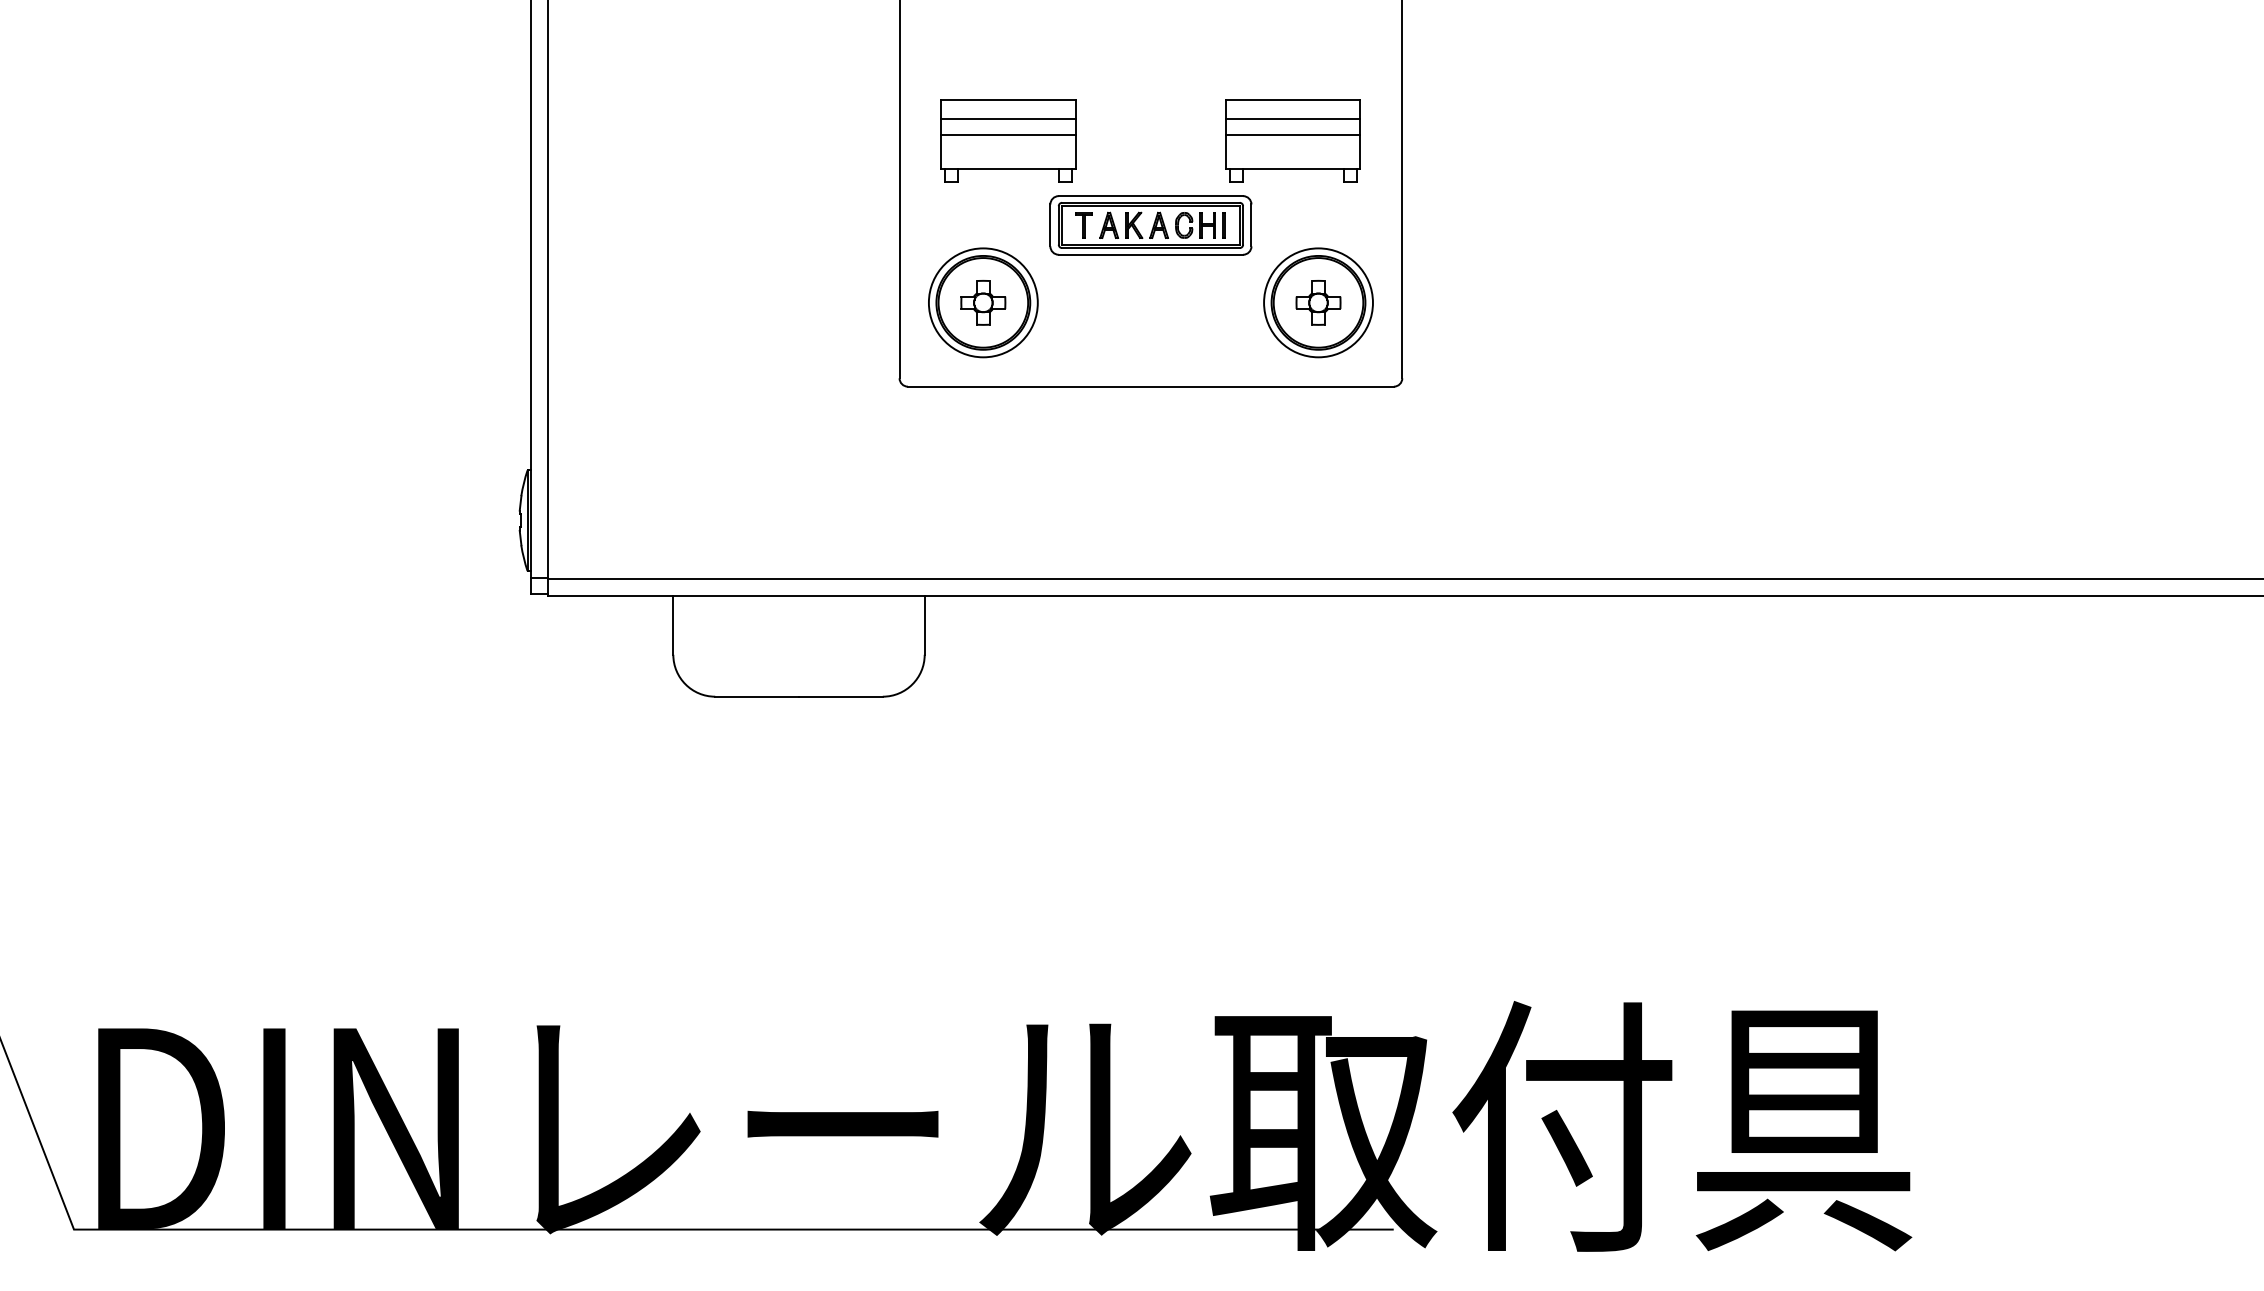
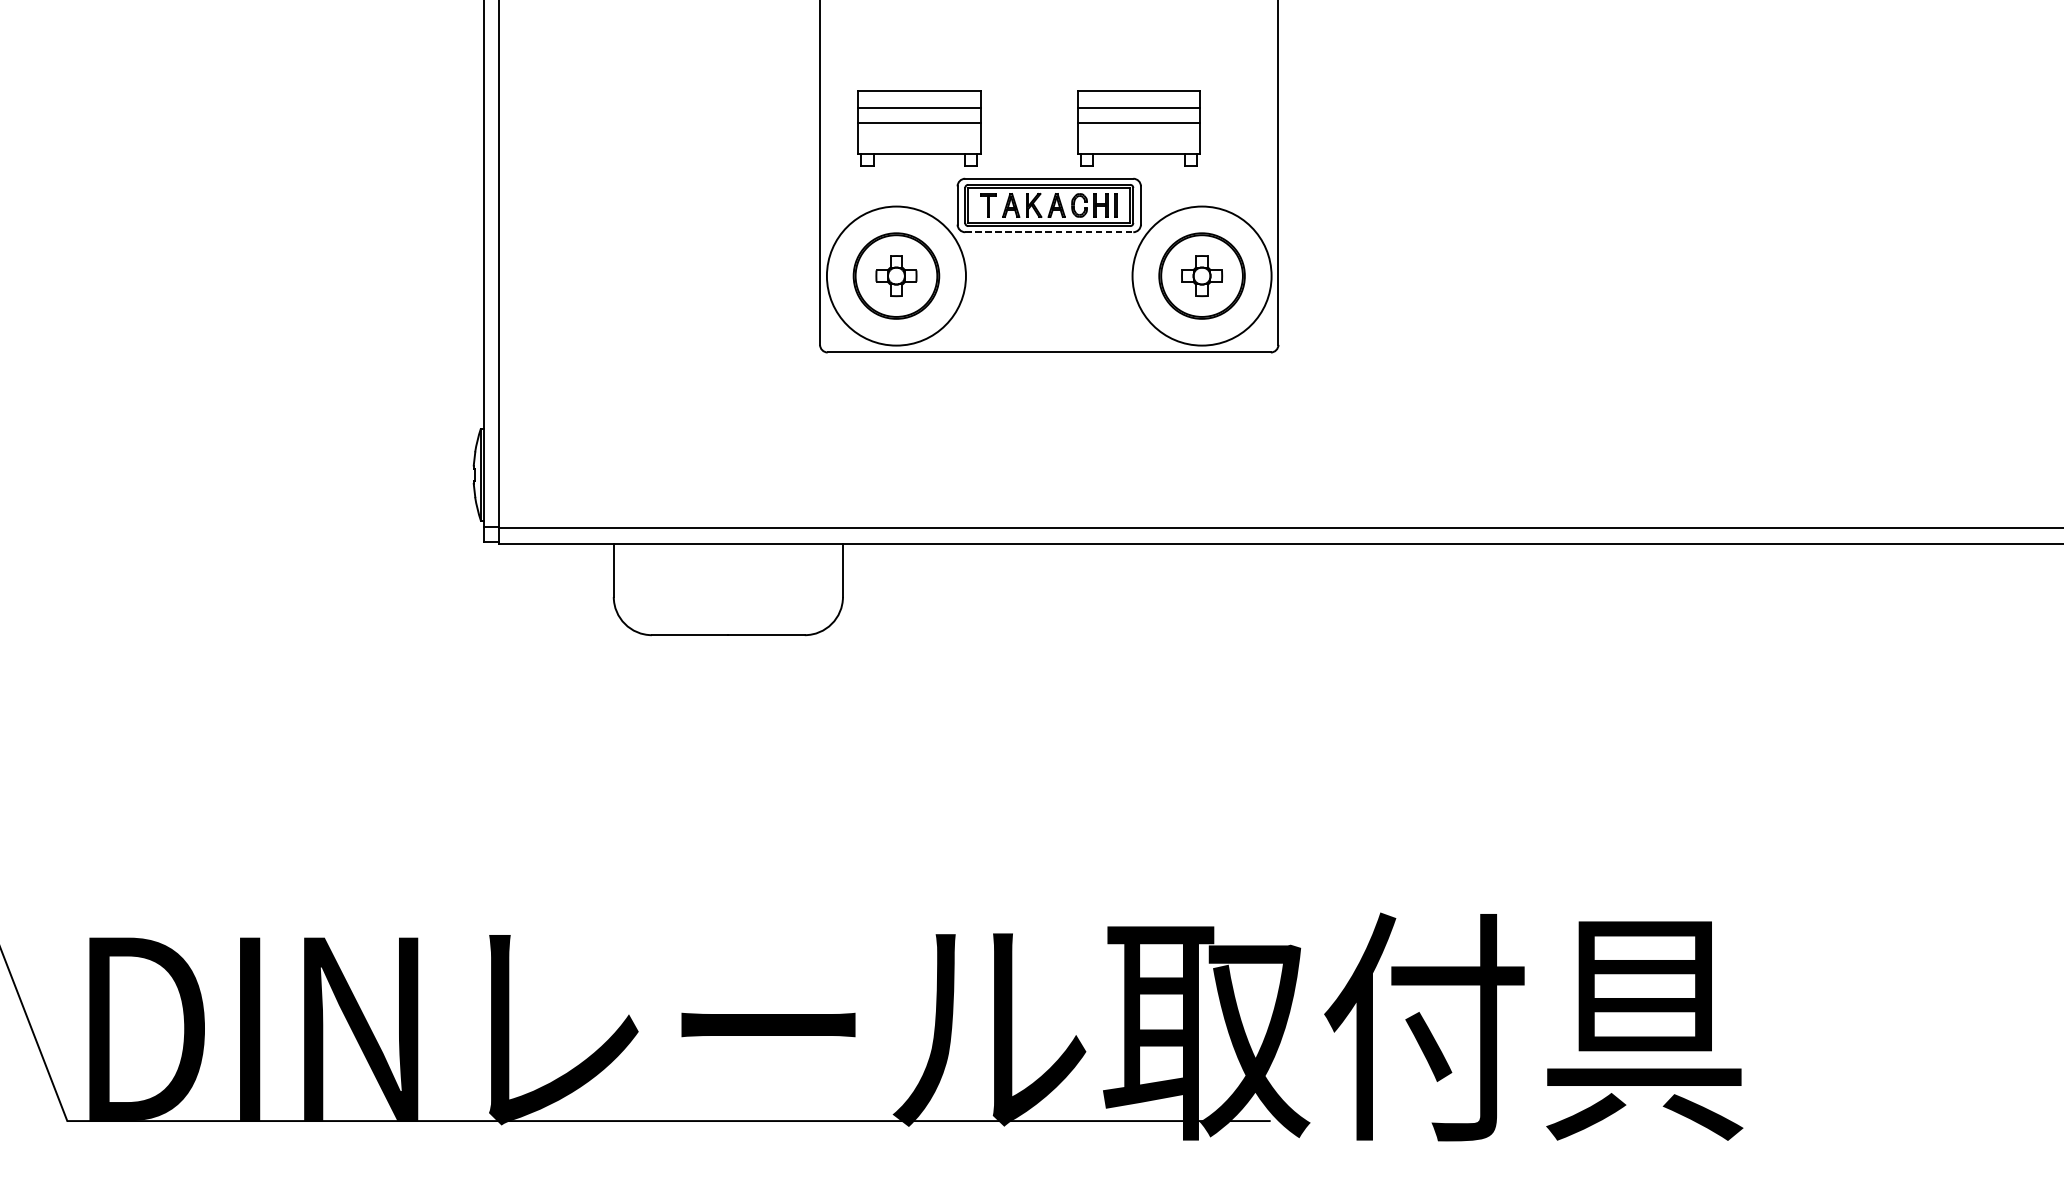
part: (1292, 140) -> (1138, 128), moved
line: (1151, 254) -> (1049, 231), solid -> dashed
circle: (982, 302) -> (895, 275), size x1.4
circle: (1318, 302) -> (1202, 275), size x1.4

